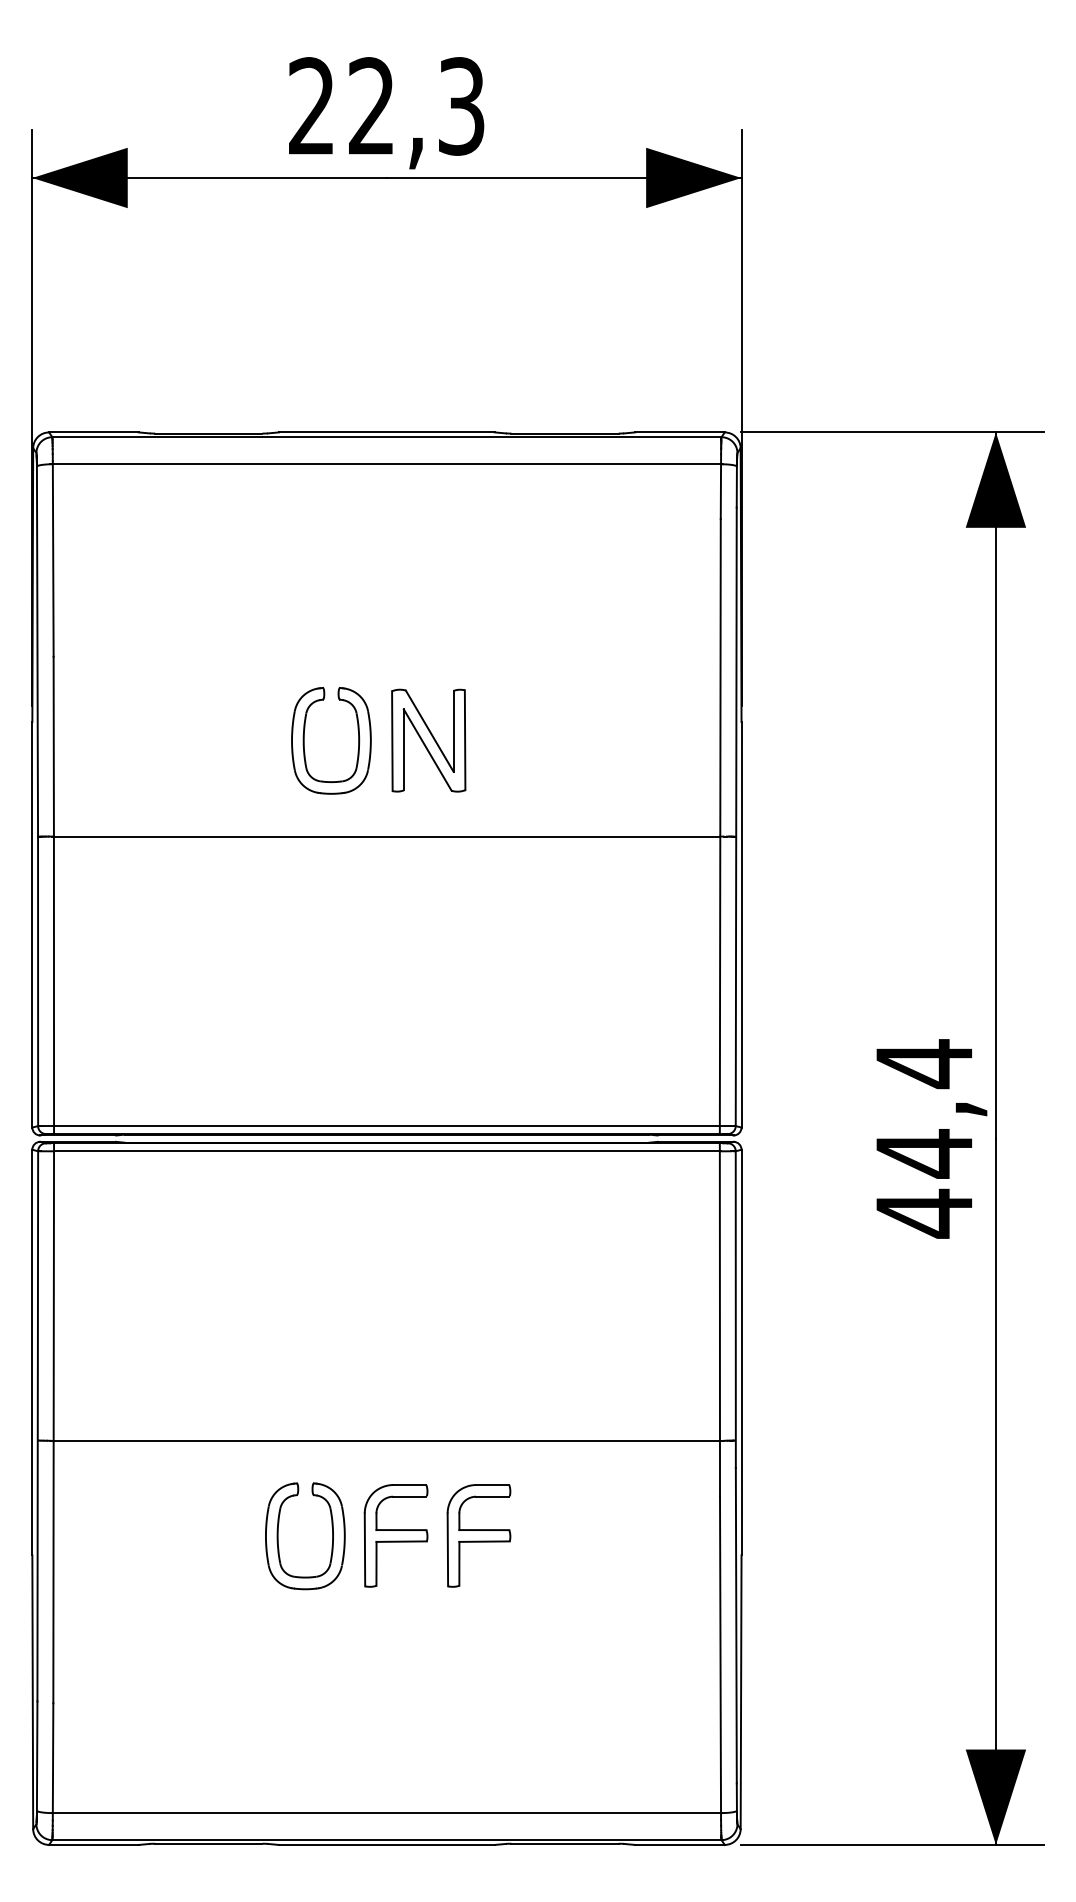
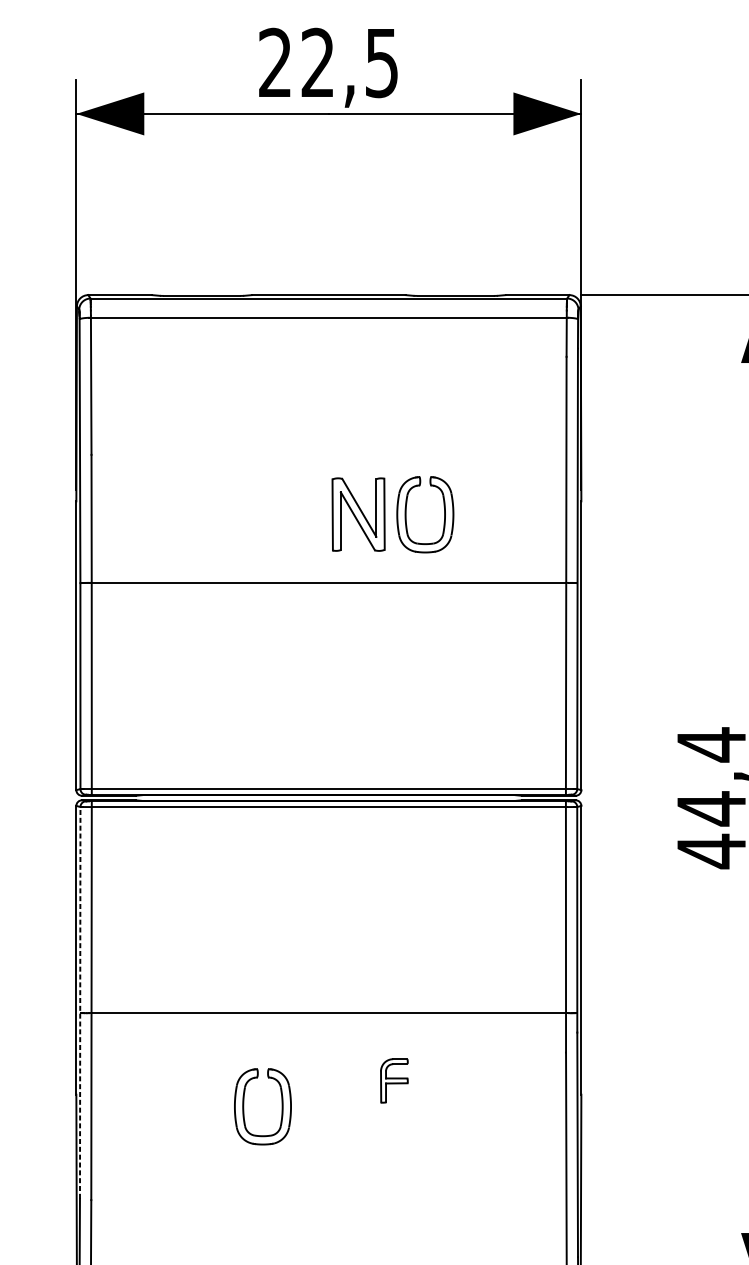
text: (461, 106) -> (381, 63), 22,3 -> 22,5
part: (304, 740) -> (406, 514), moved
line: (37, 1425) -> (80, 1002), solid -> dashed
part: (395, 1535) -> (334, 1080), removed
part: (478, 1535) -> (394, 1080), size x0.6
part: (278, 1536) -> (243, 1106), moved

